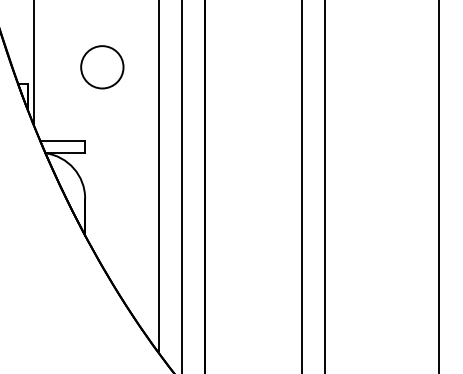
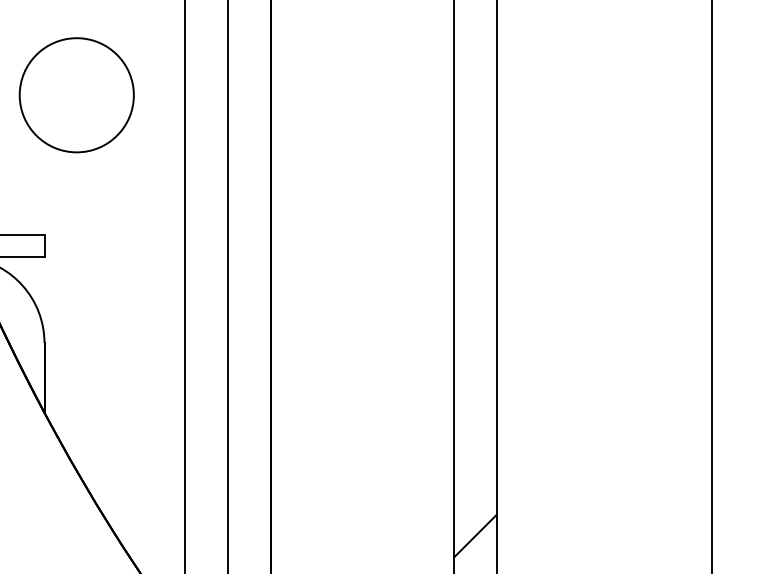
circle: (102, 67) -> (77, 95), size x1.43
hatch: (313, 300) -> (475, 535), added

